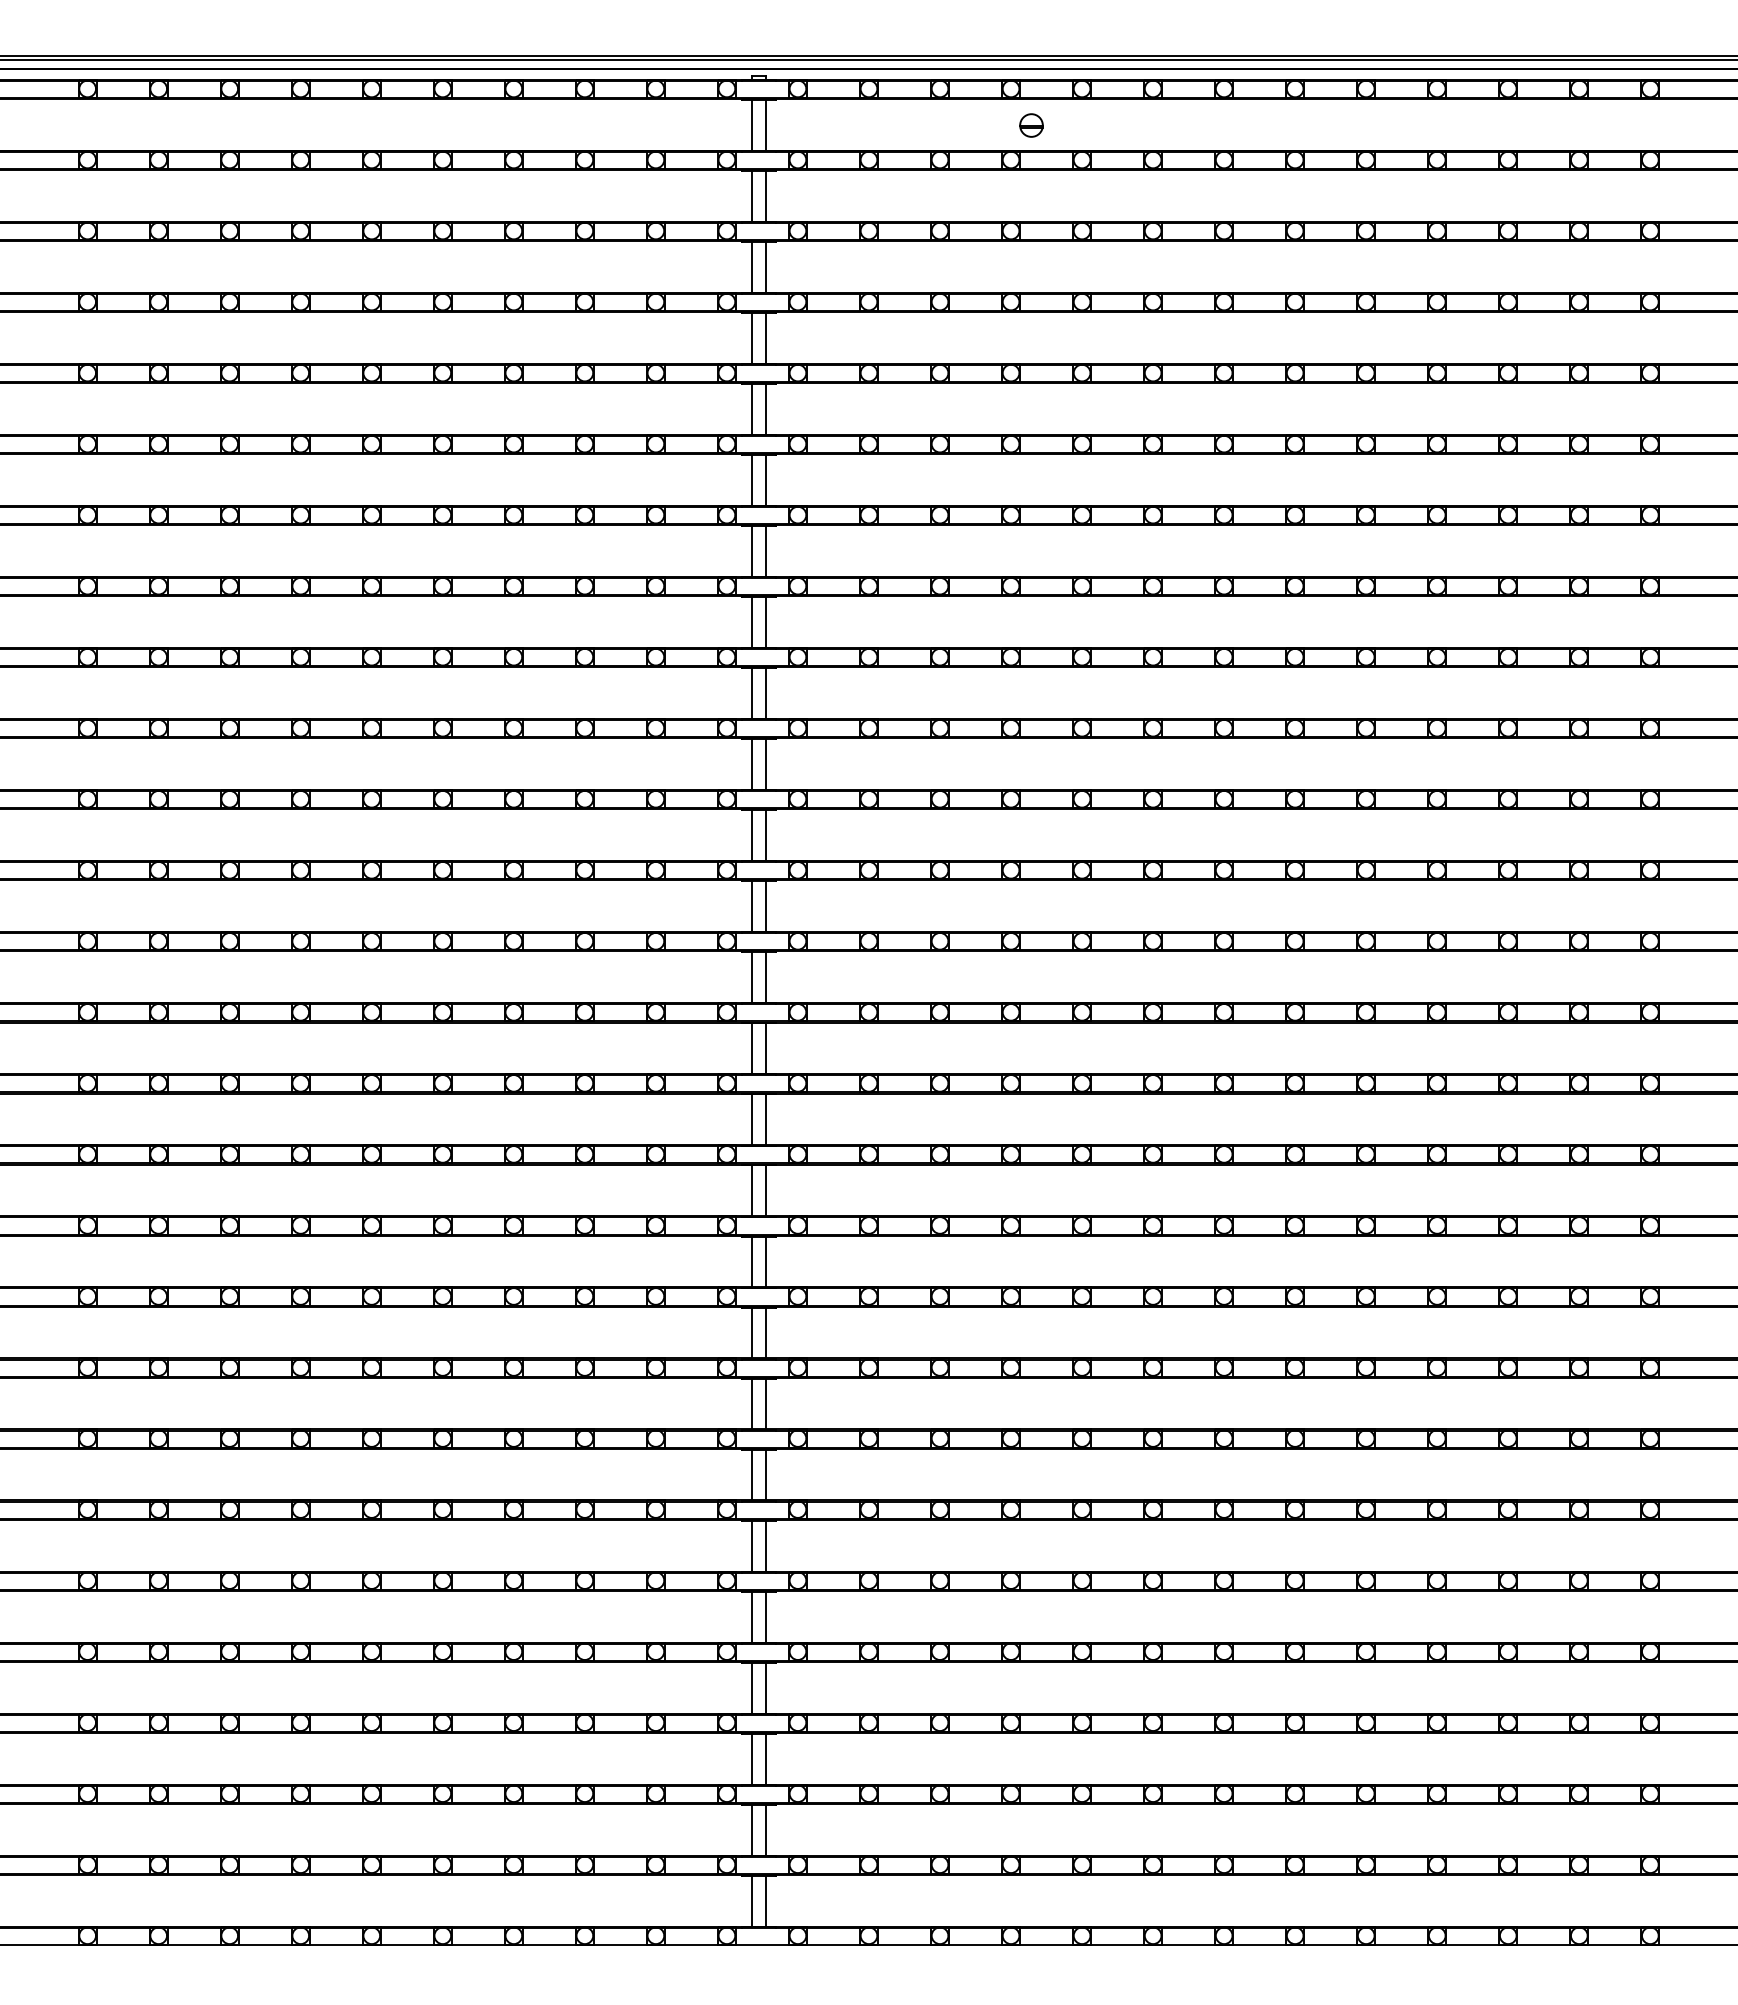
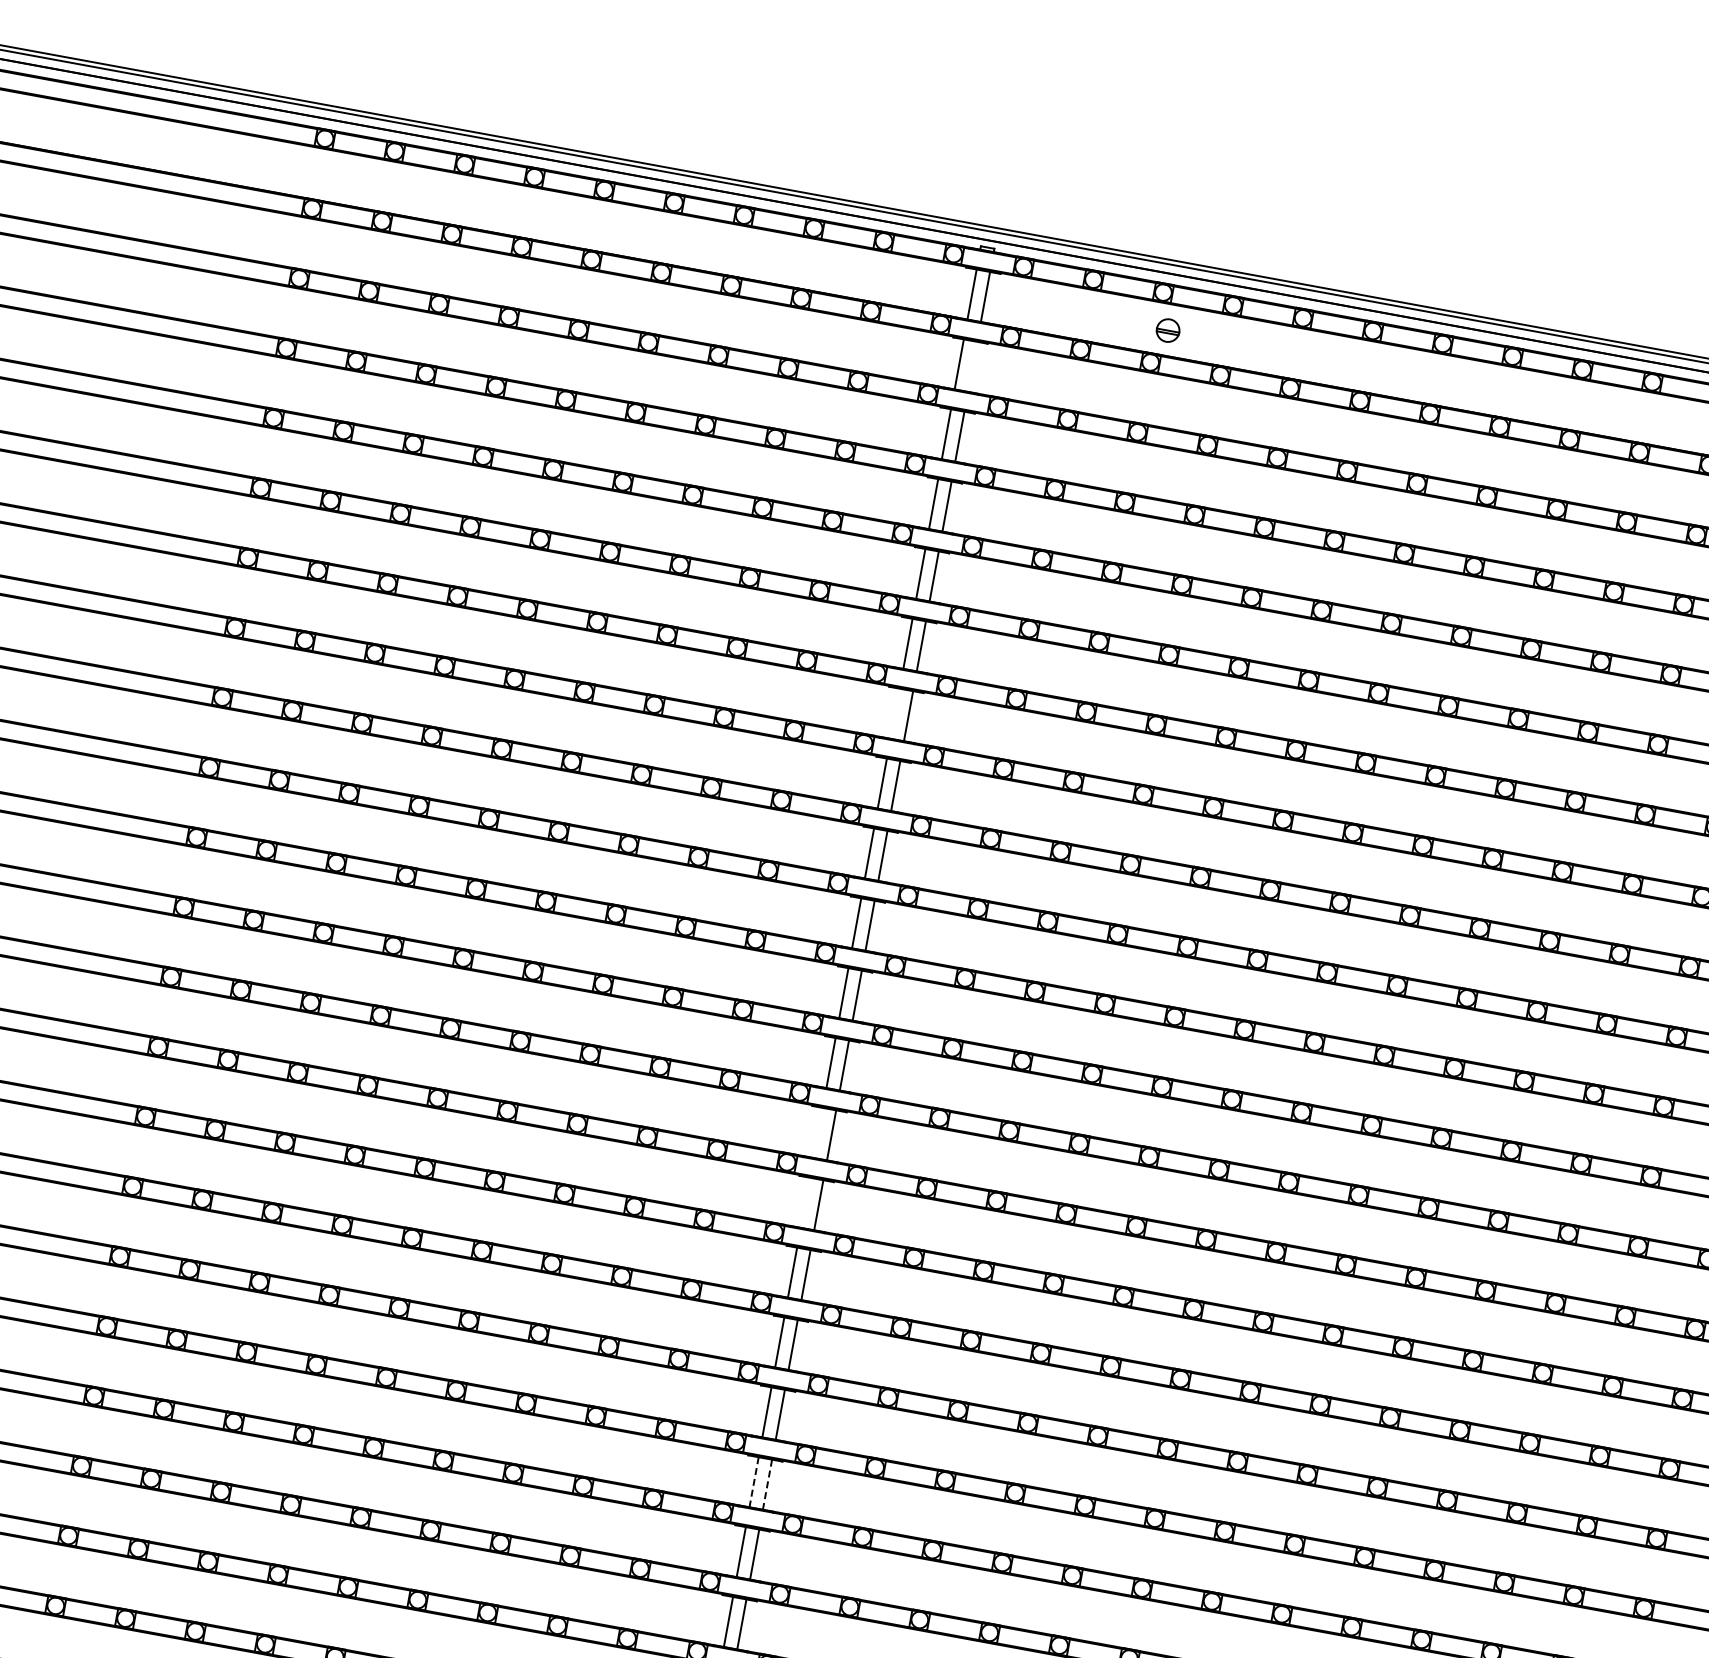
part: (1031, 125) -> (1168, 330), moved
line: (765, 196) -> (972, 366), removed
line: (752, 551) -> (895, 713), removed
line: (752, 977) -> (818, 1132), removed
line: (752, 1048) -> (805, 1202), removed
line: (752, 1333) -> (754, 1482), solid -> dashed
line: (765, 1333) -> (767, 1485), solid -> dashed

